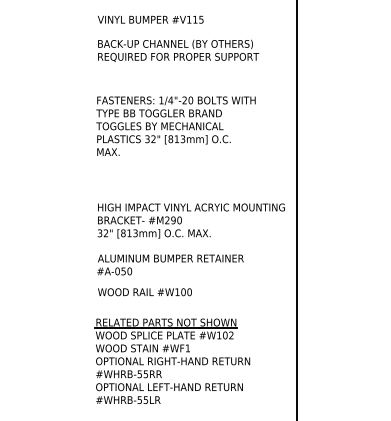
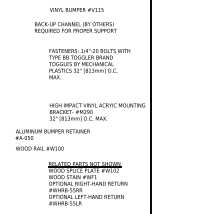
text: (177, 50) -> (75, 27), moved
text: (169, 274) -> (52, 139), moved

